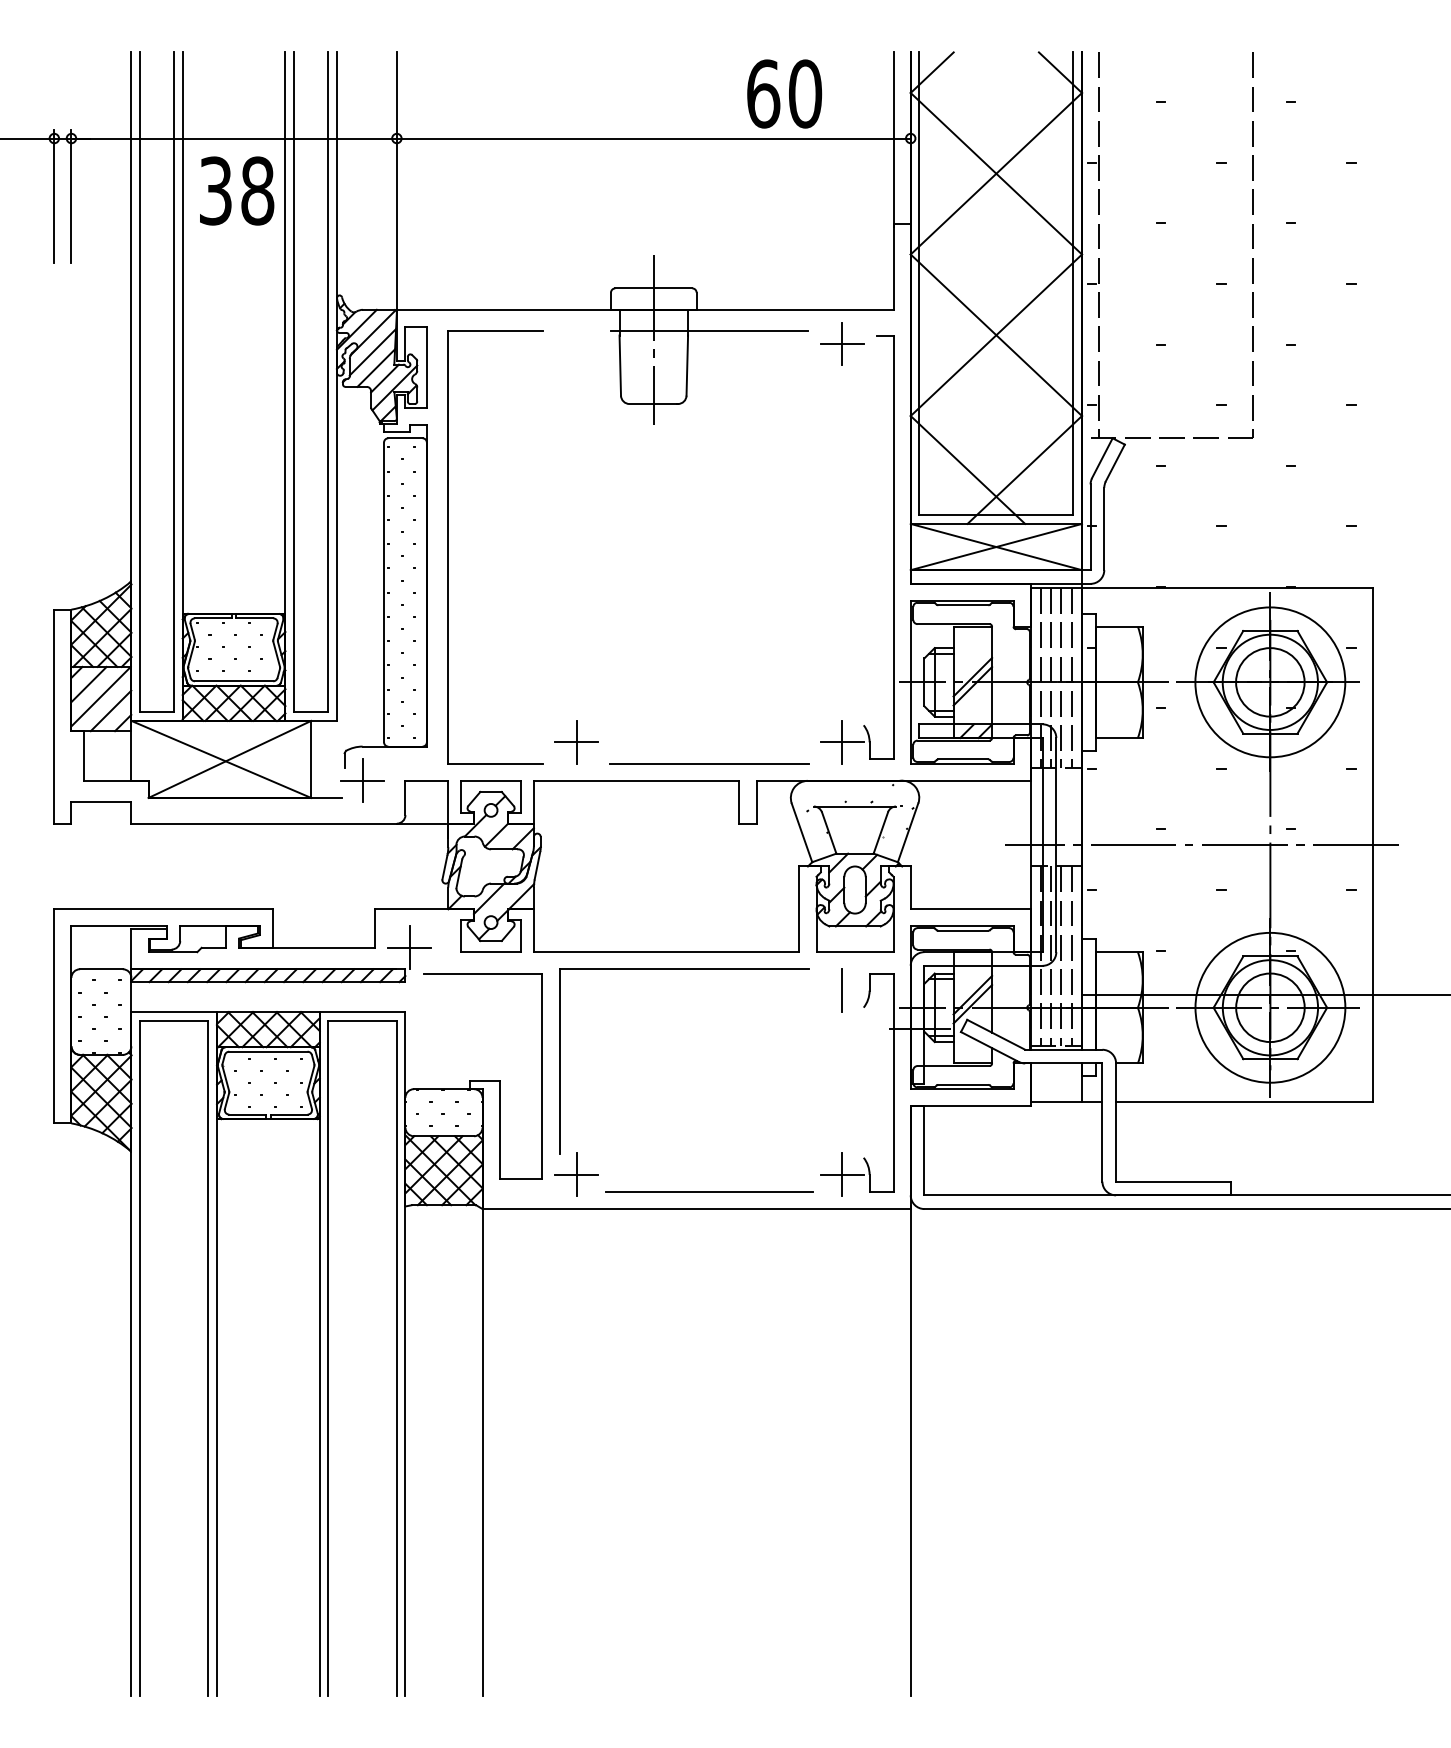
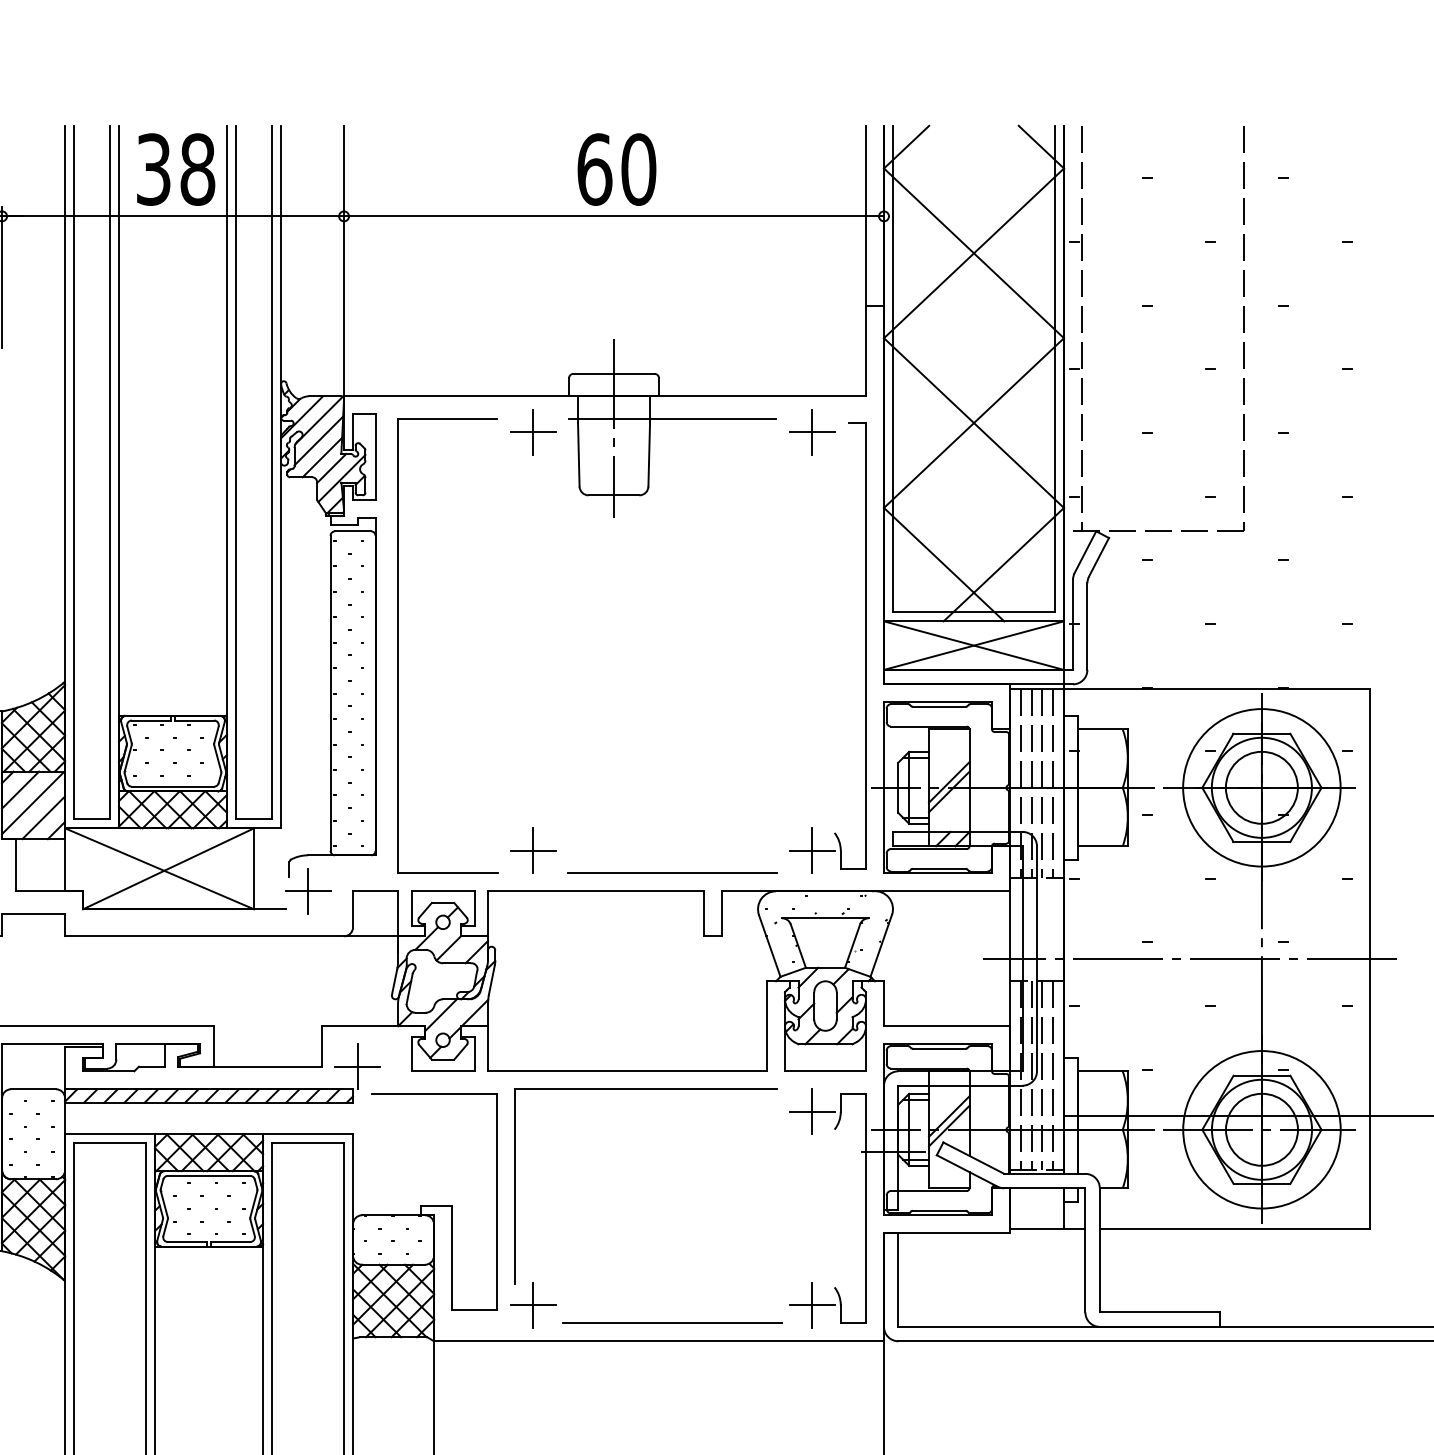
text: (784, 93) -> (616, 169), moved
text: (237, 190) -> (176, 169), moved
part: (576, 343) -> (532, 431), added
line: (841, 990) -> (811, 1111), added

